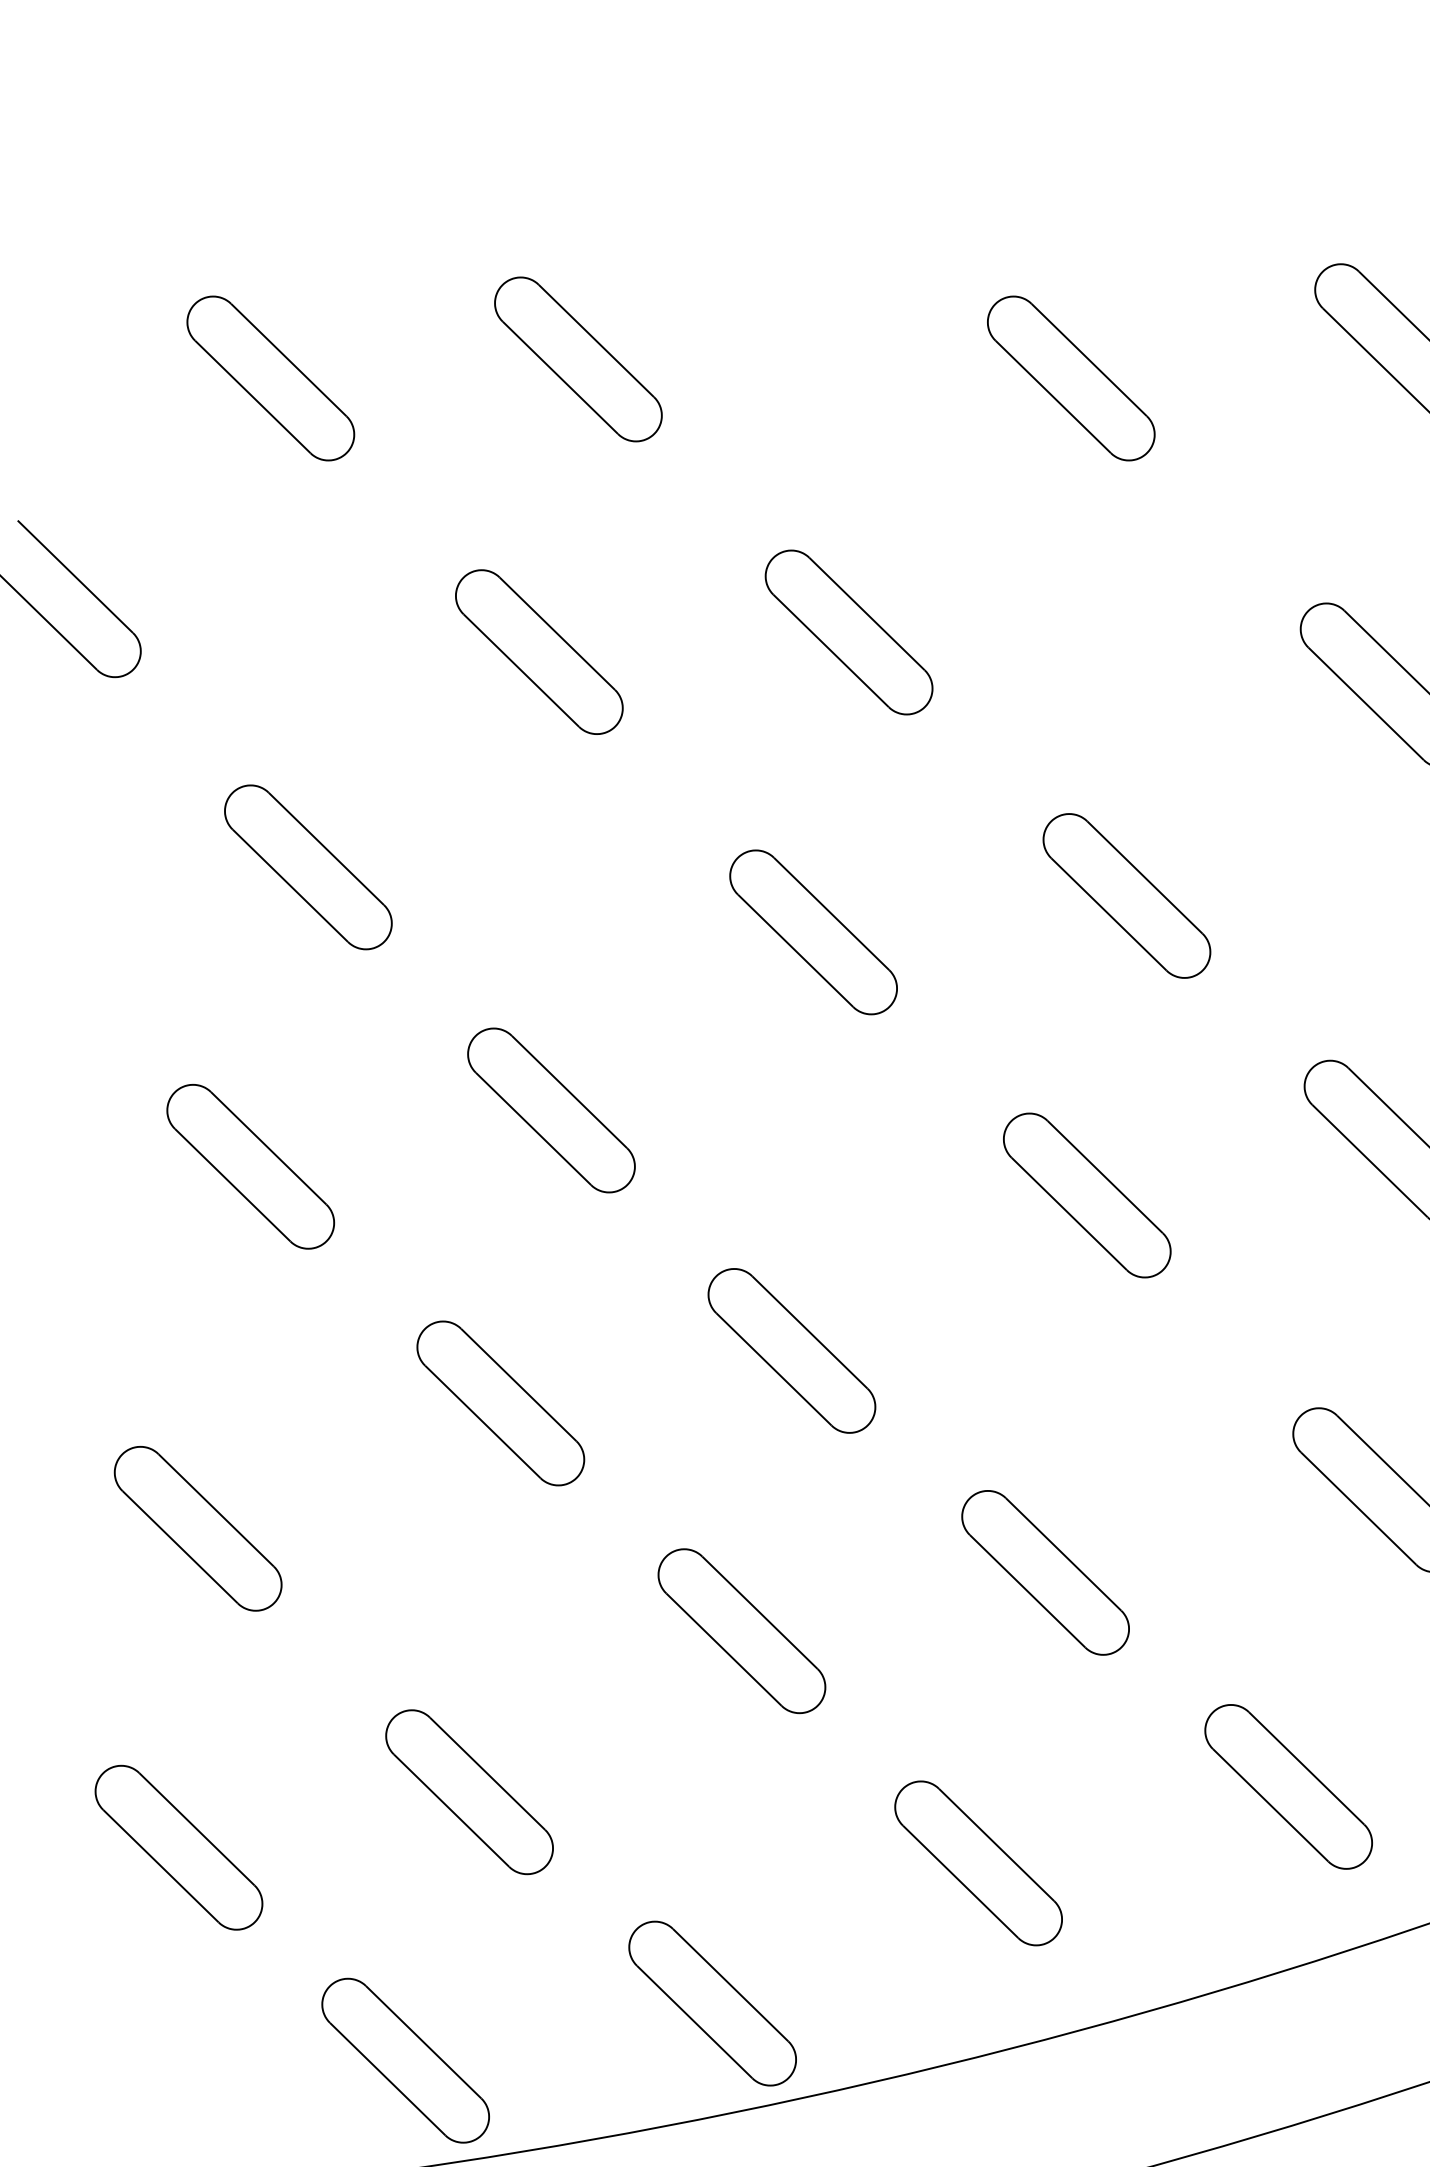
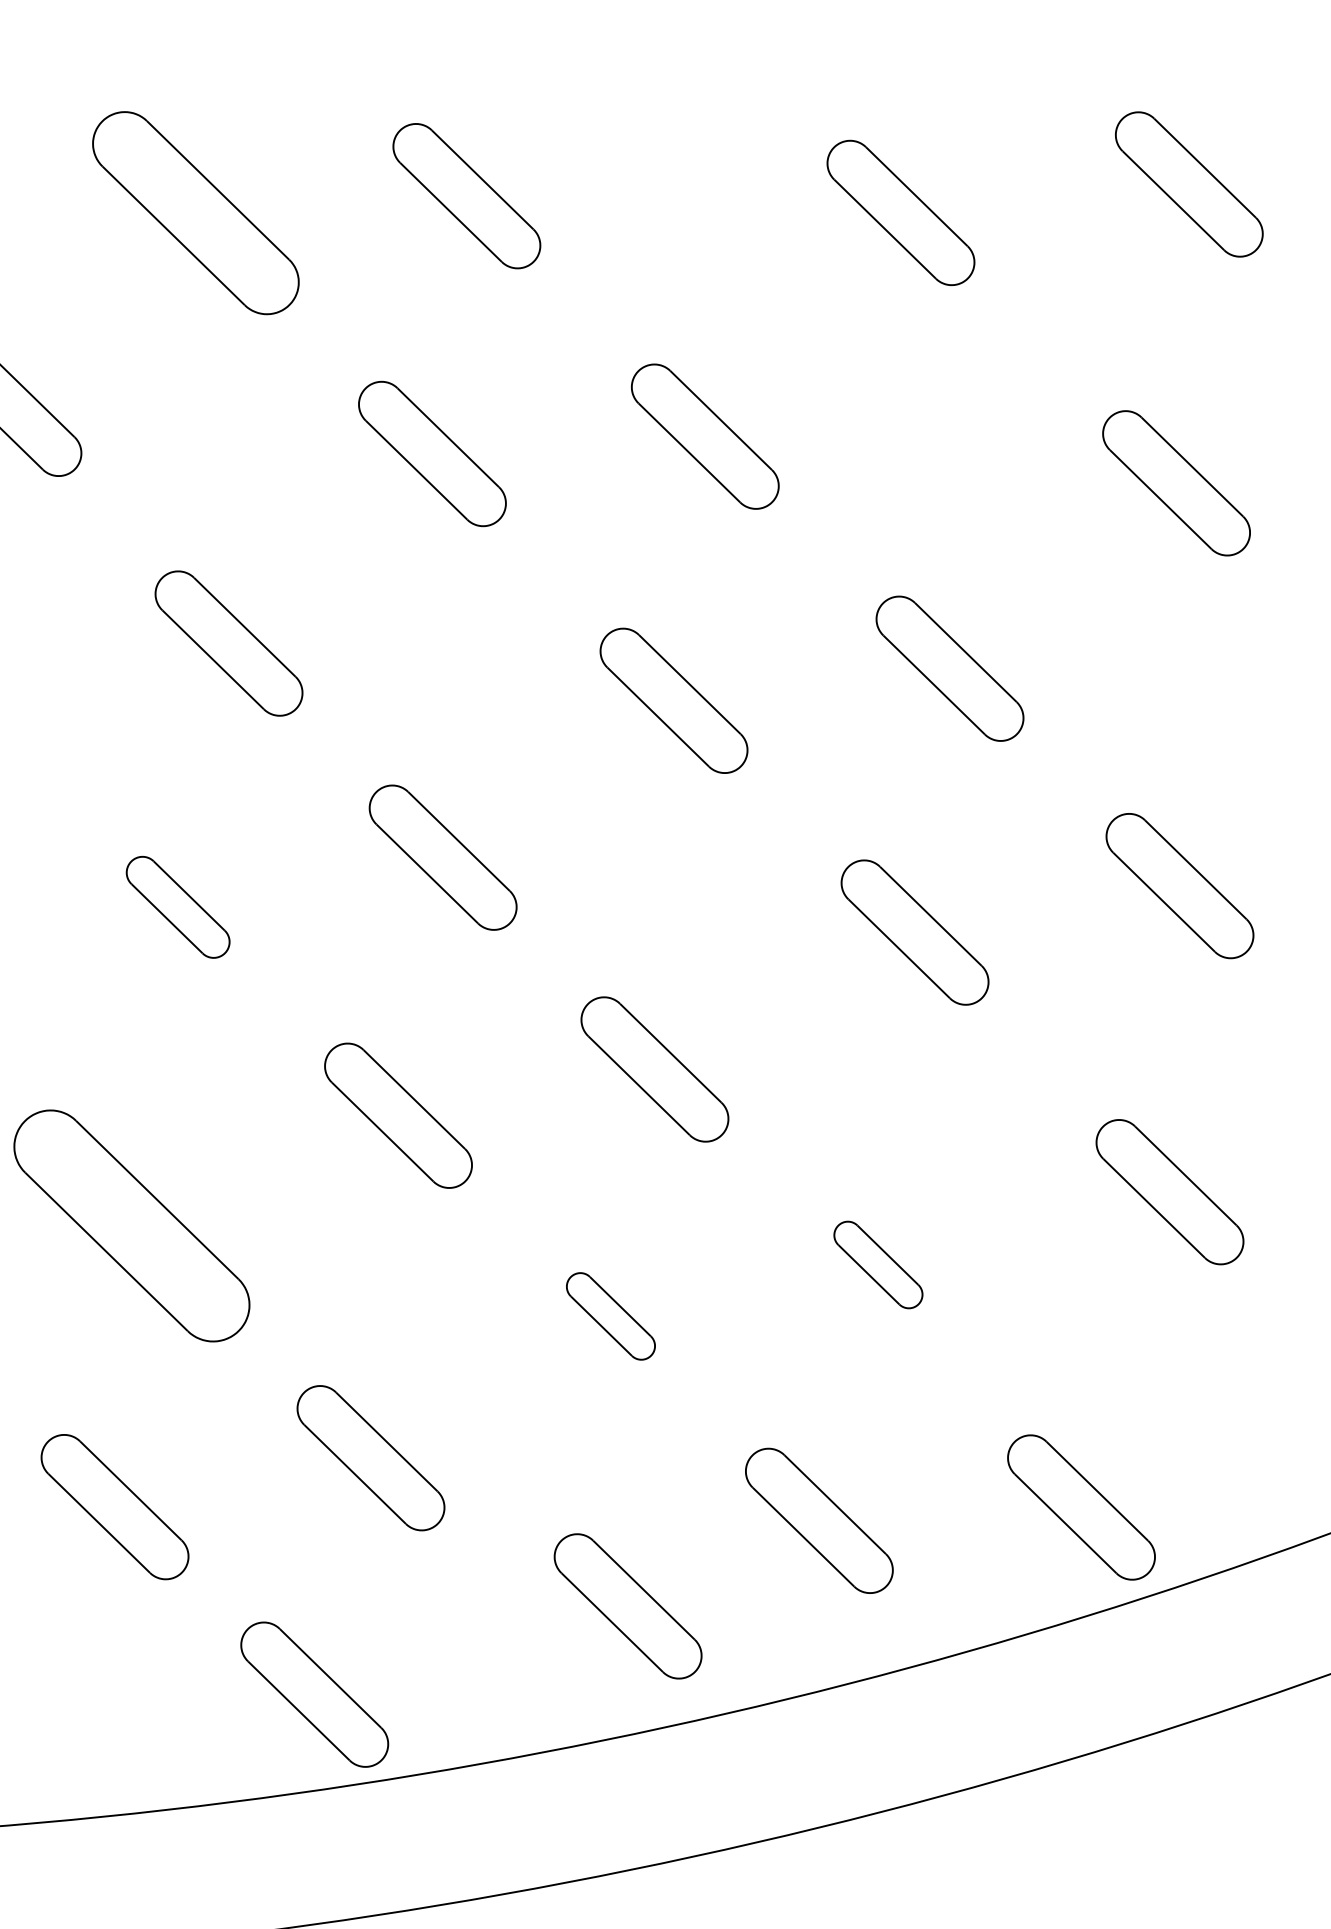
part: (270, 377) -> (195, 212), size x1.4
part: (249, 1167) -> (177, 907), size x0.7
part: (197, 1529) -> (131, 1226), size x1.6
part: (1045, 1572) -> (878, 1264), size x0.6
part: (741, 1631) -> (610, 1316), size x0.6
part: (1288, 1786) -> (1081, 1507), moved
part: (711, 2003) -> (627, 1606), moved

